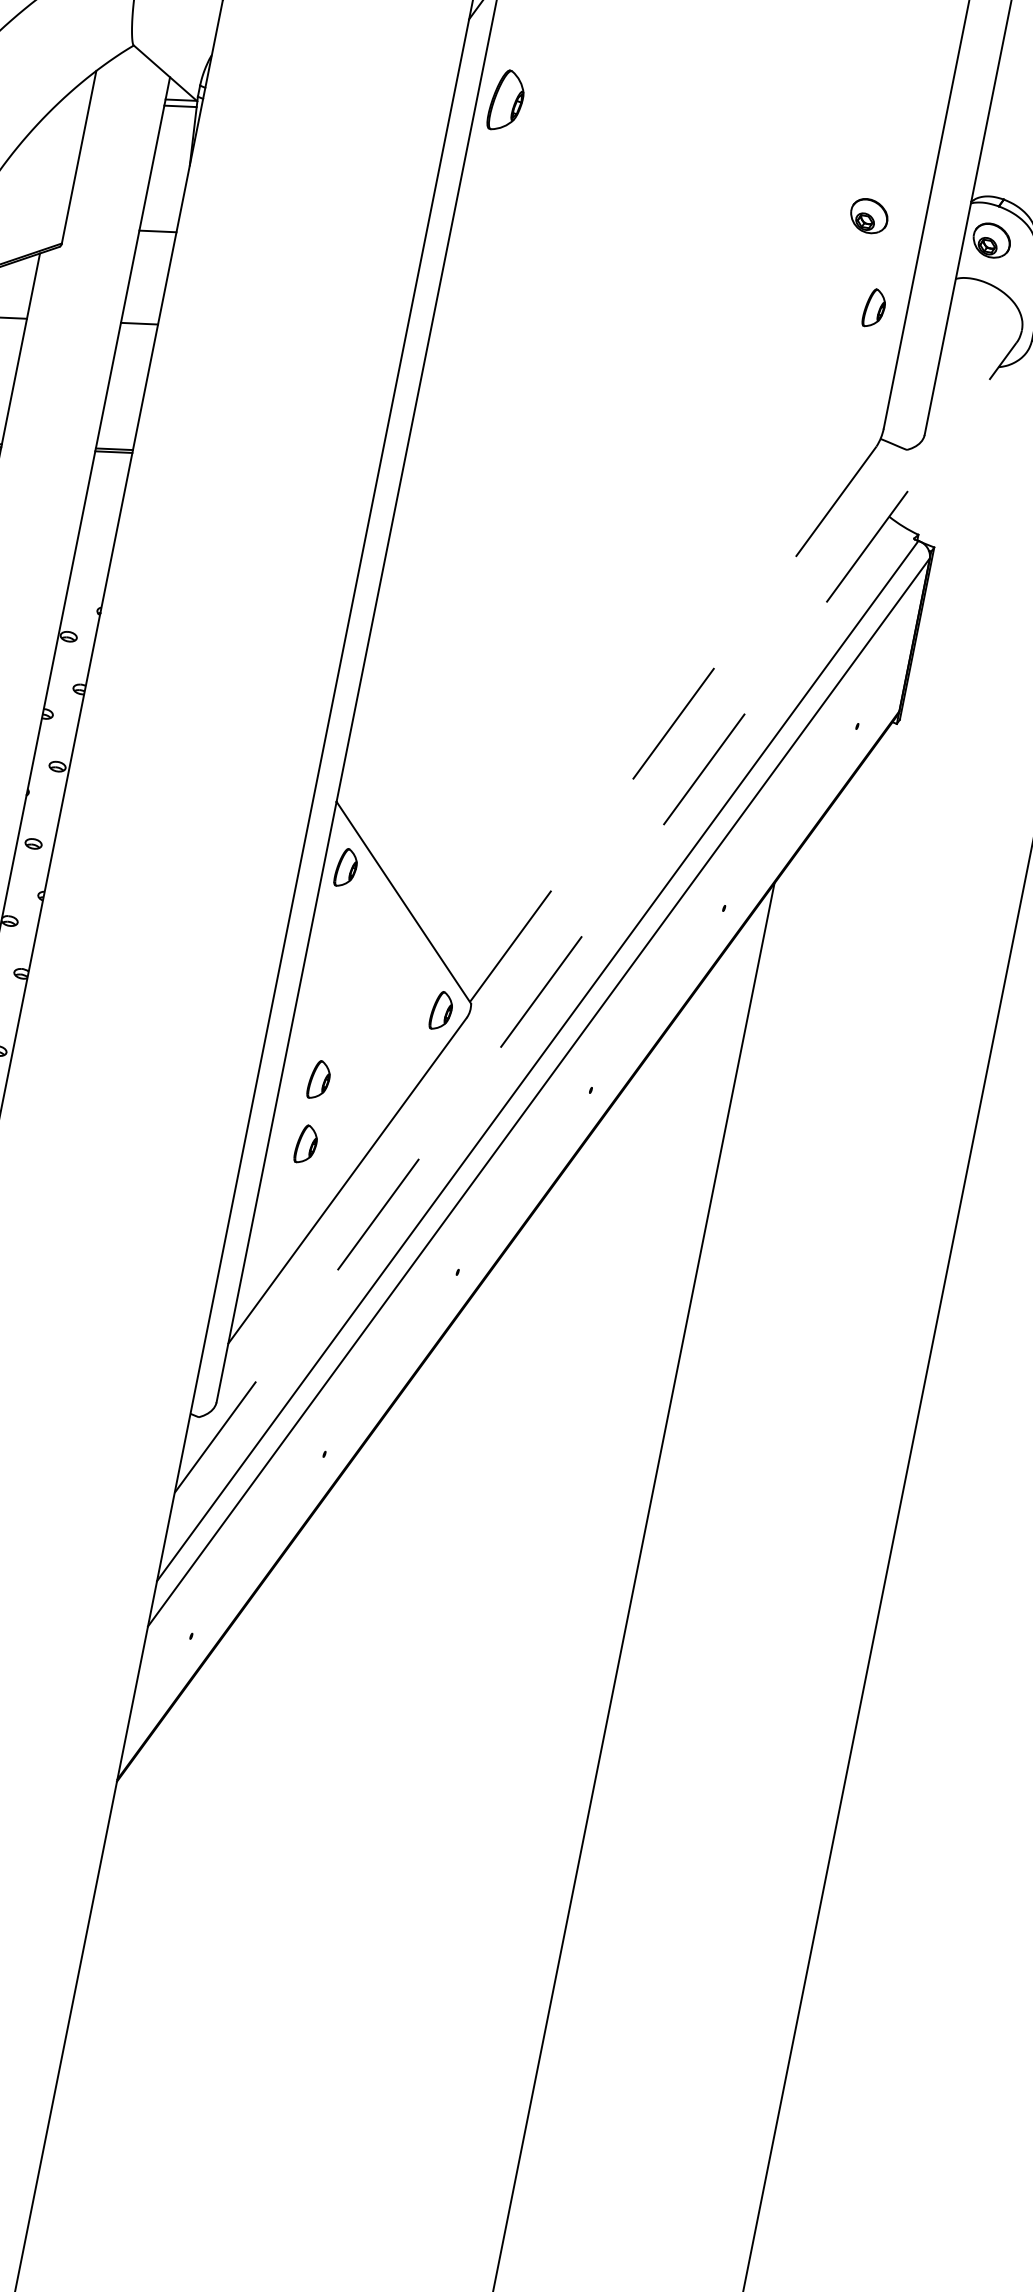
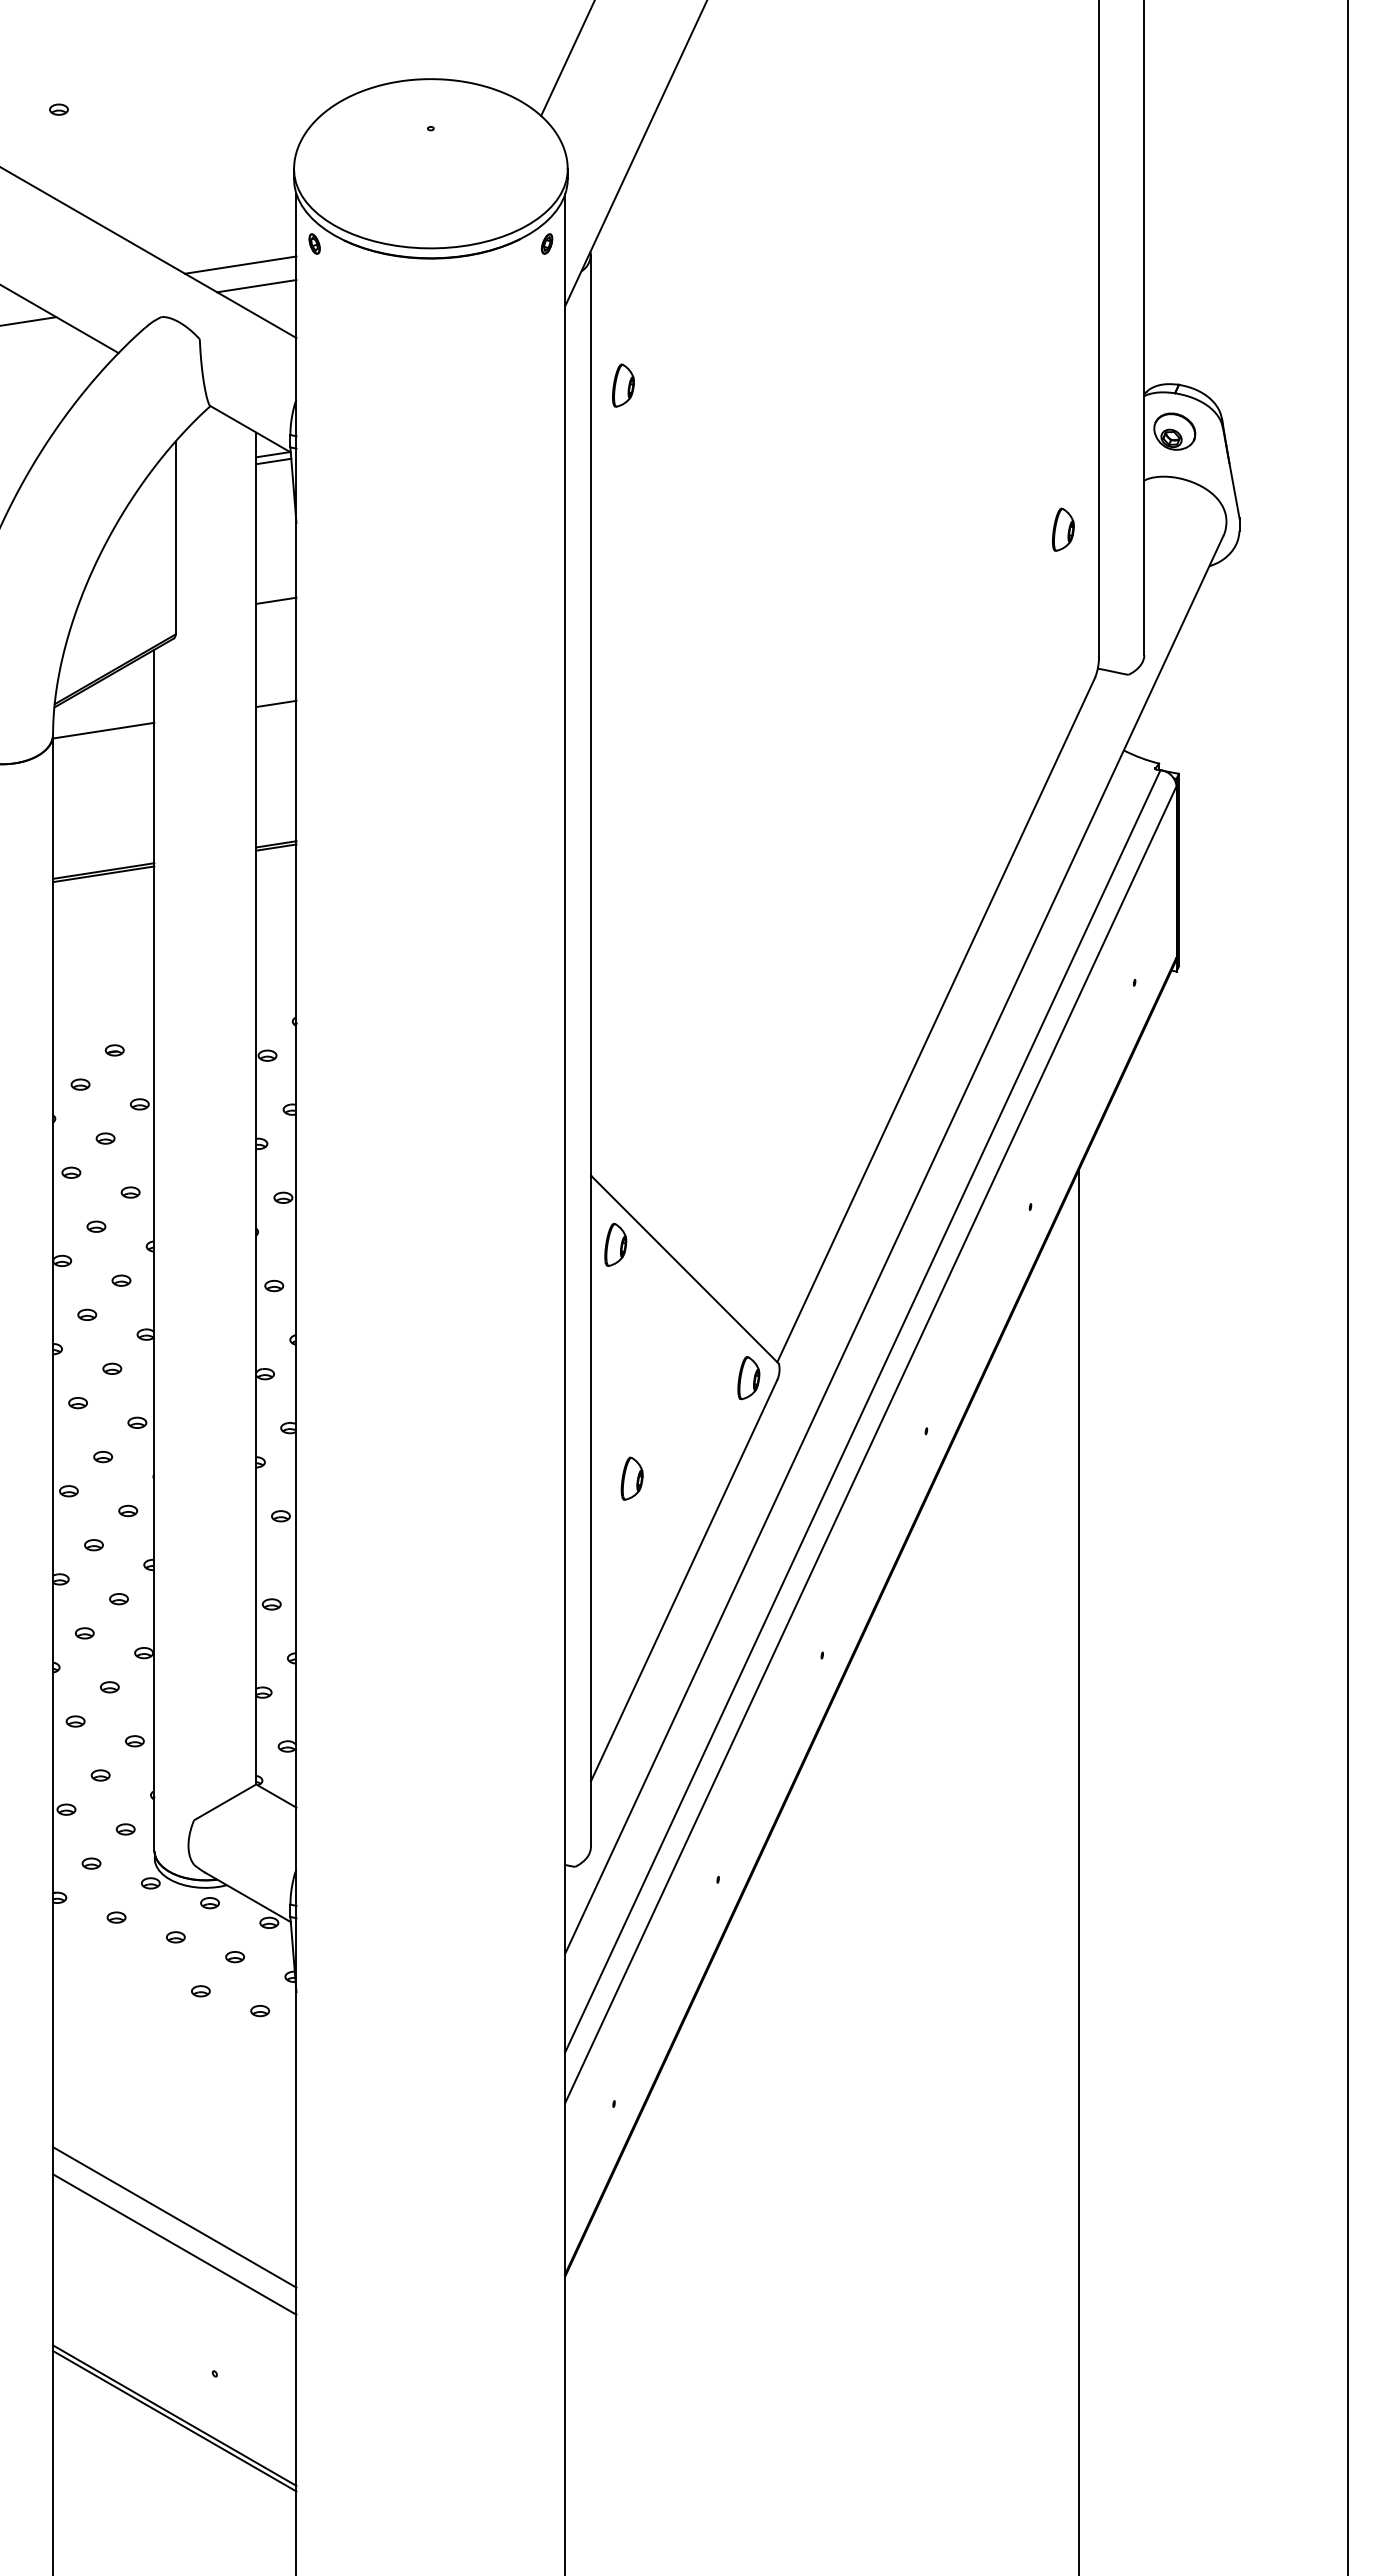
part: (506, 100) -> (623, 385), size x0.62
part: (869, 216) -> (1037, 431), removed
line: (673, 723) -> (936, 1019), dashed -> solid
line: (595, 917) -> (894, 1244), dashed -> solid
part: (305, 1144) -> (631, 1550), removed

